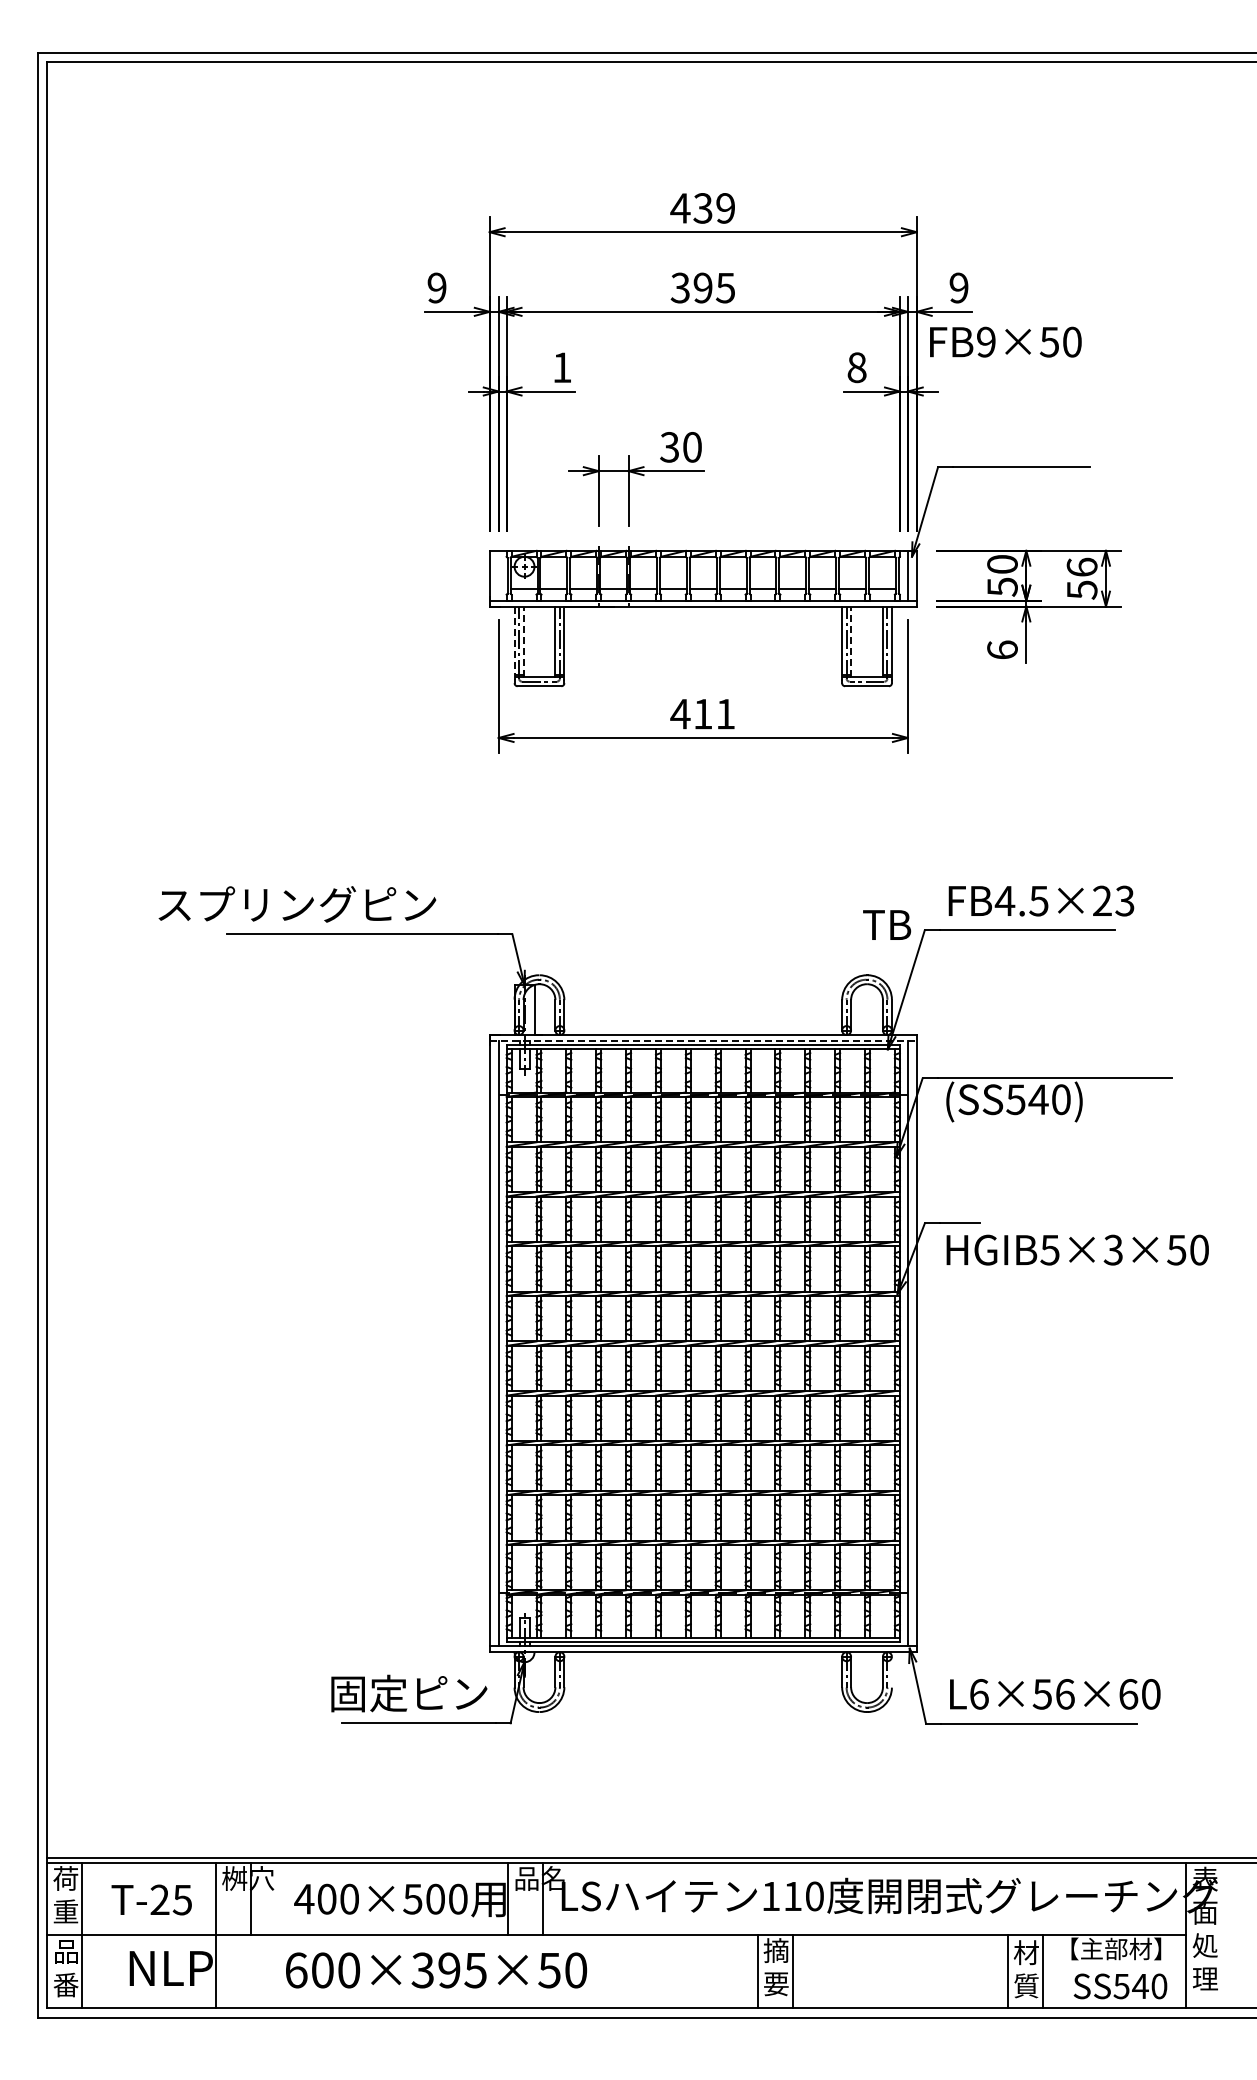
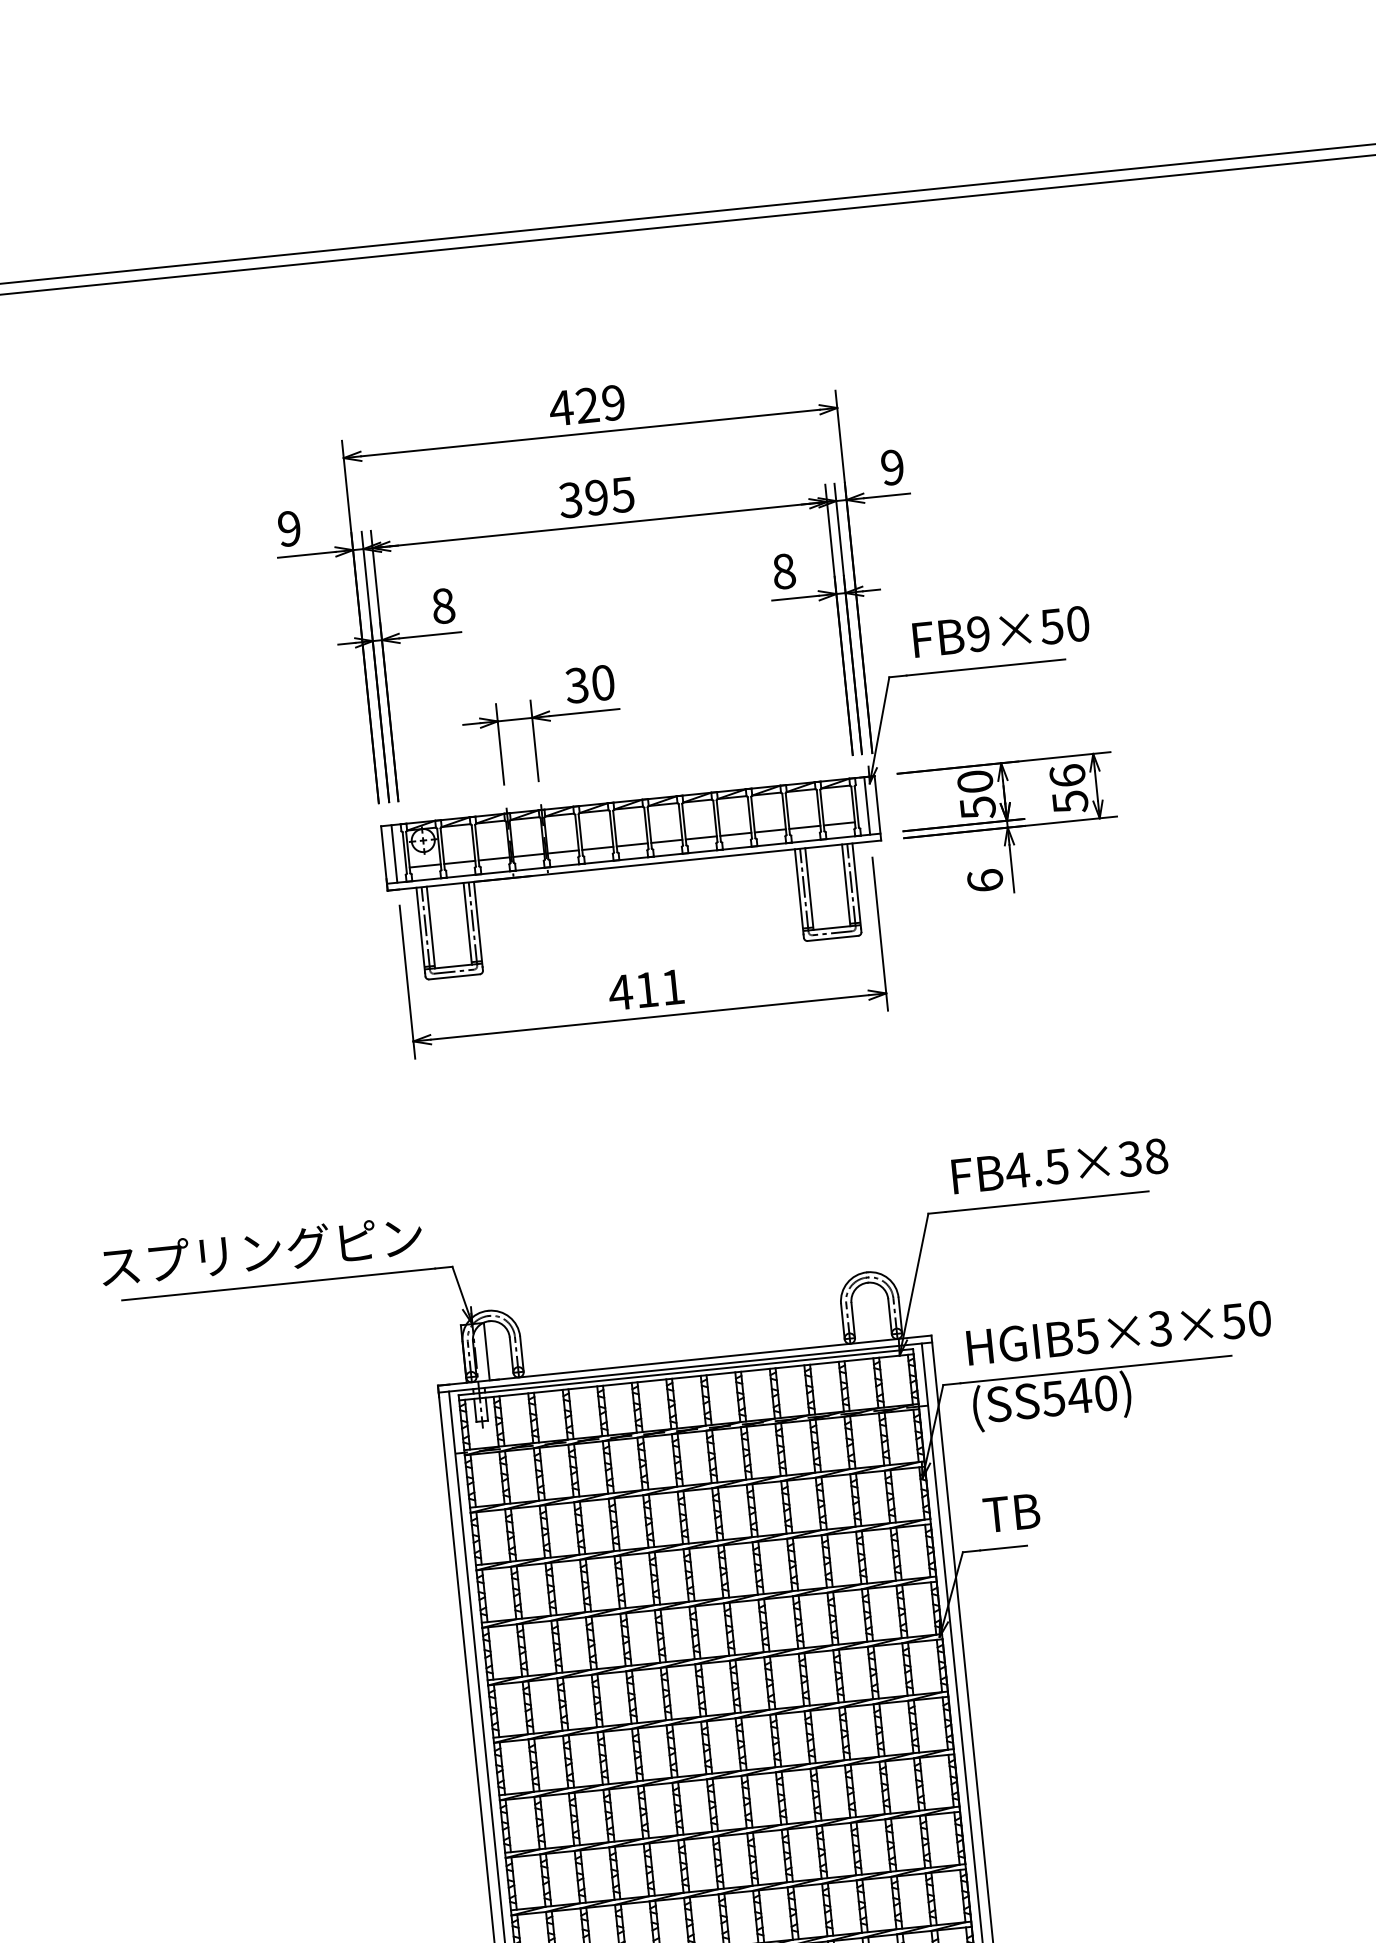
text: (702, 208) -> (586, 405), 439 -> 429
text: (1005, 341) -> (1000, 631), moved
text: (562, 367) -> (443, 605), 1 -> 8
line: (498, 575) -> (394, 853), added
line: (523, 641) -> (430, 927), dashed -> solid
line: (851, 641) -> (809, 888), dashed -> solid
line: (514, 643) -> (420, 930), dashed -> solid
text: (1113, 900) -> (1142, 1157), FB4.5×23 -> FB4.5×38
text: (297, 904) -> (261, 1251), moved
text: (887, 924) -> (1012, 1512), moved
line: (703, 1040) -> (685, 1366), dashed -> solid
text: (1077, 1249) -> (1118, 1332), moved

